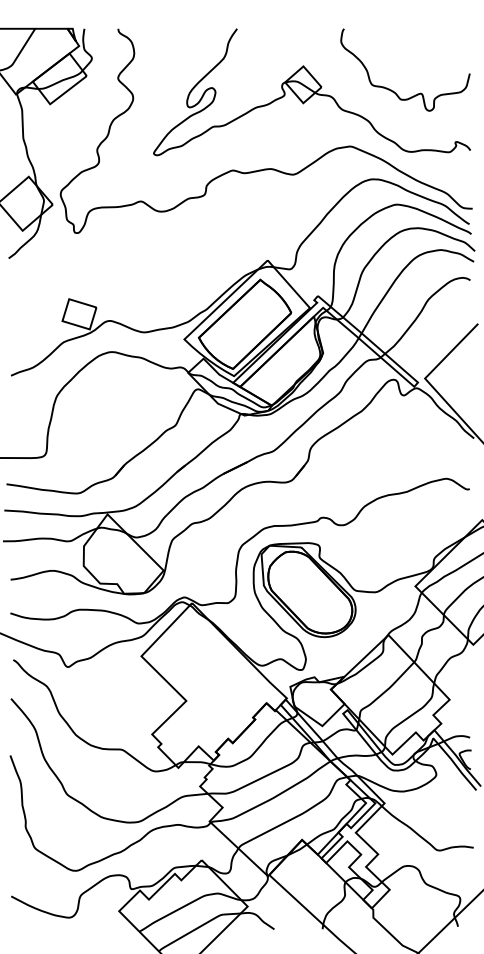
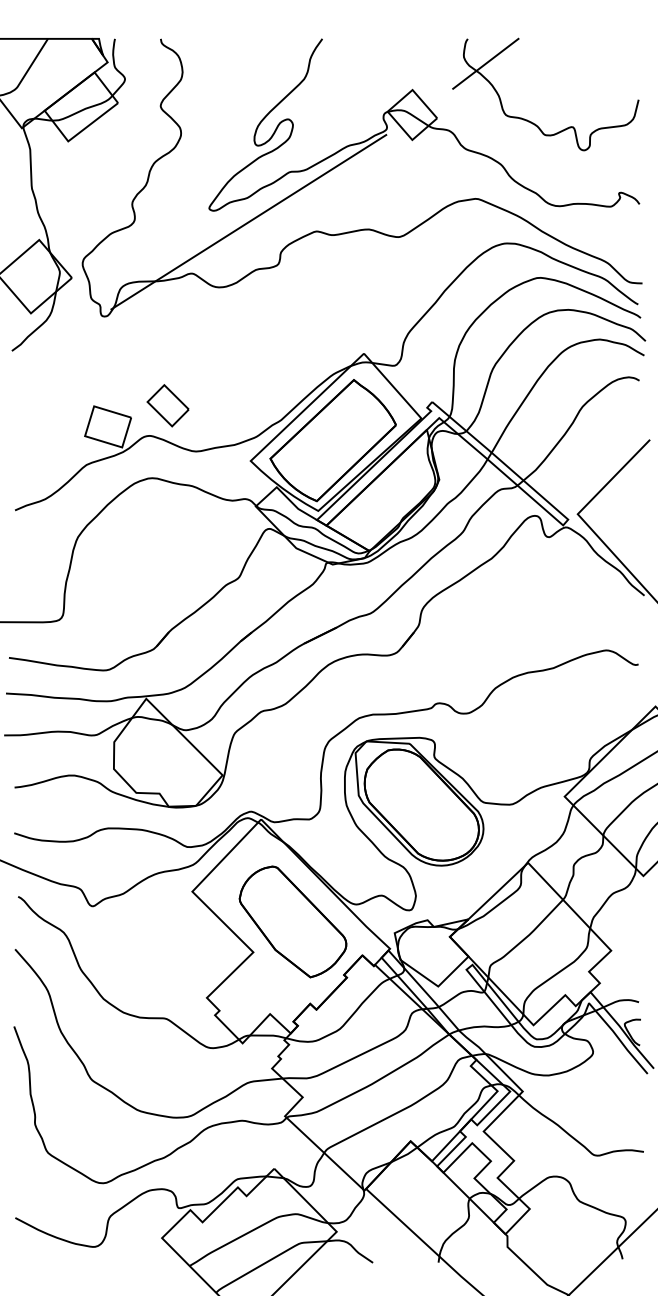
line: (357, 46) -> (485, 63), added
line: (182, 163) -> (248, 222), added
part: (123, 298) -> (167, 405), added
part: (215, 678) -> (292, 921), added

